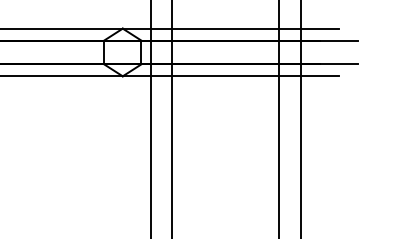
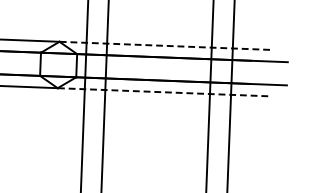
line: (230, 28) -> (164, 45), solid -> dashed
line: (230, 76) -> (162, 92), solid -> dashed

